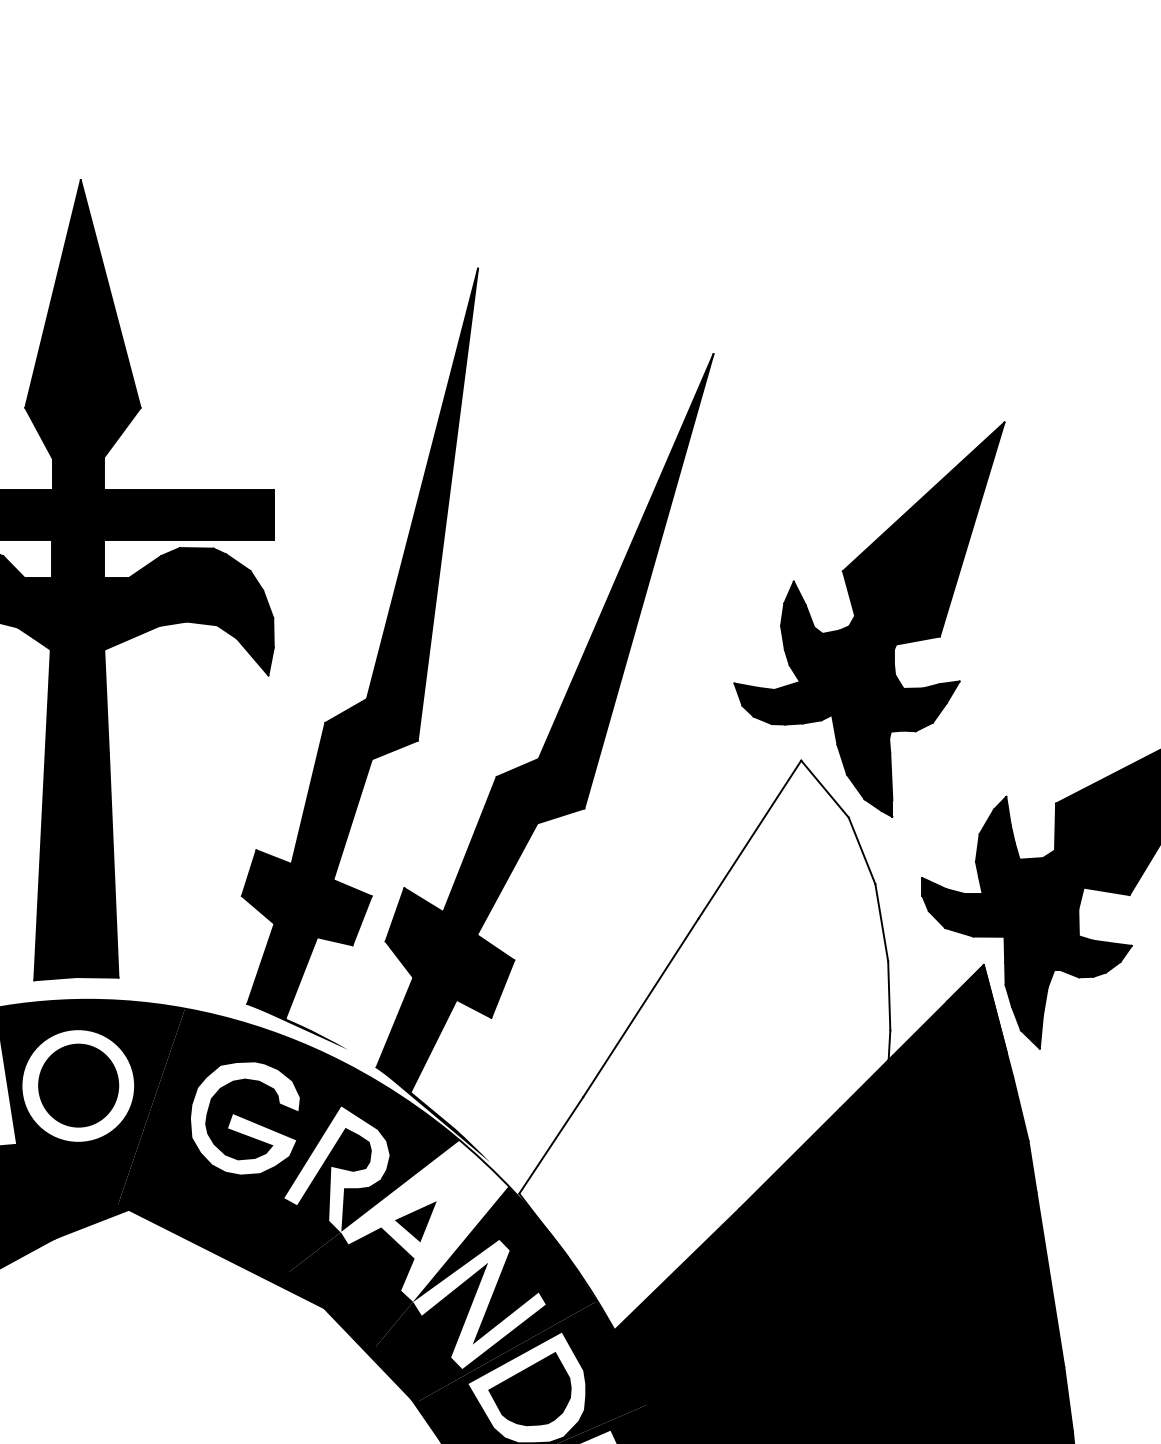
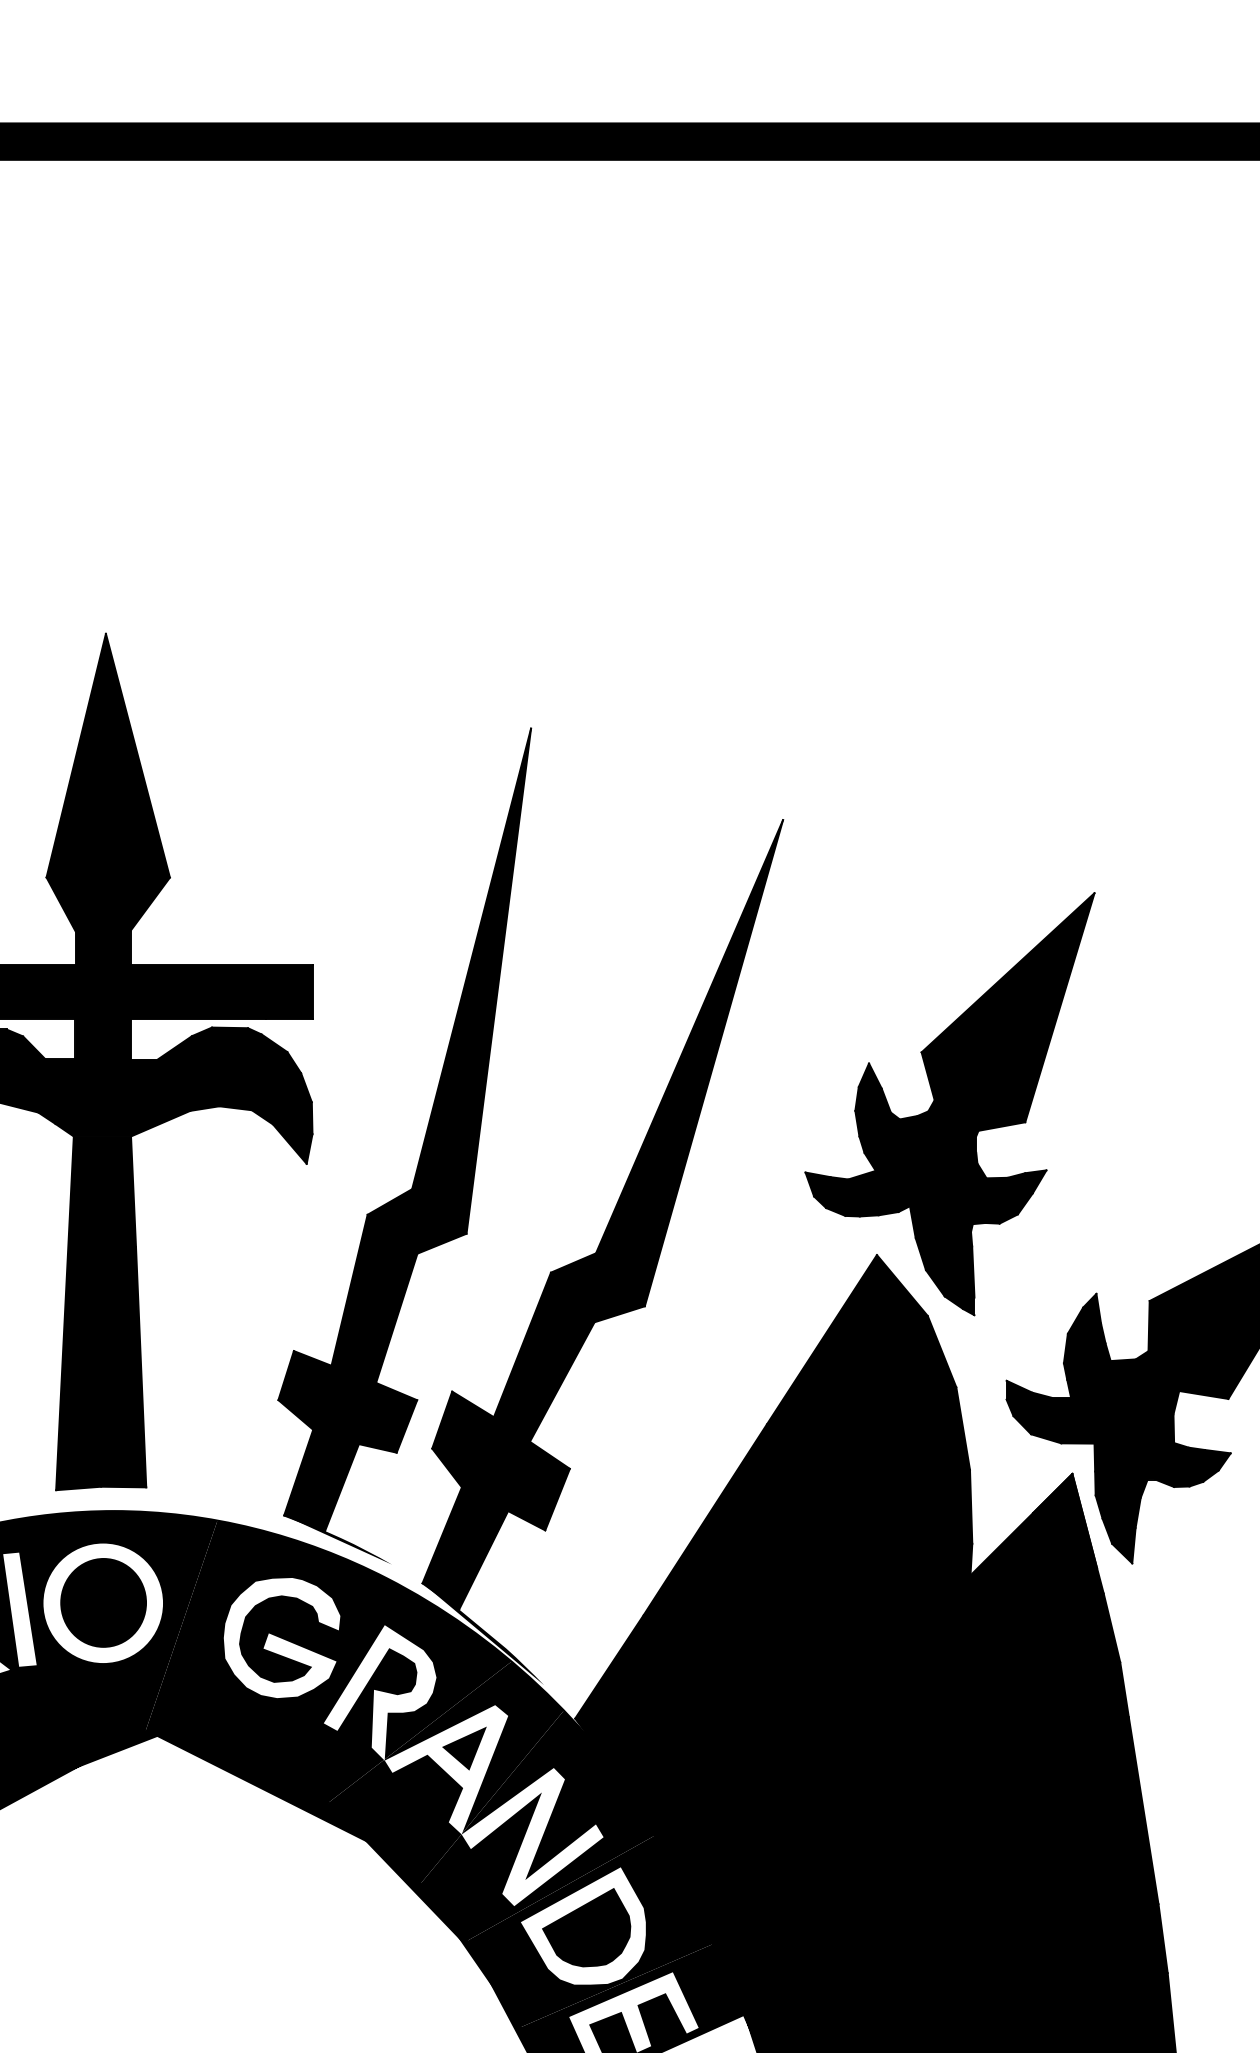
fill: (704, 1100) -> (773, 1618), added
fill: (424, 1220) -> (473, 1747), added

